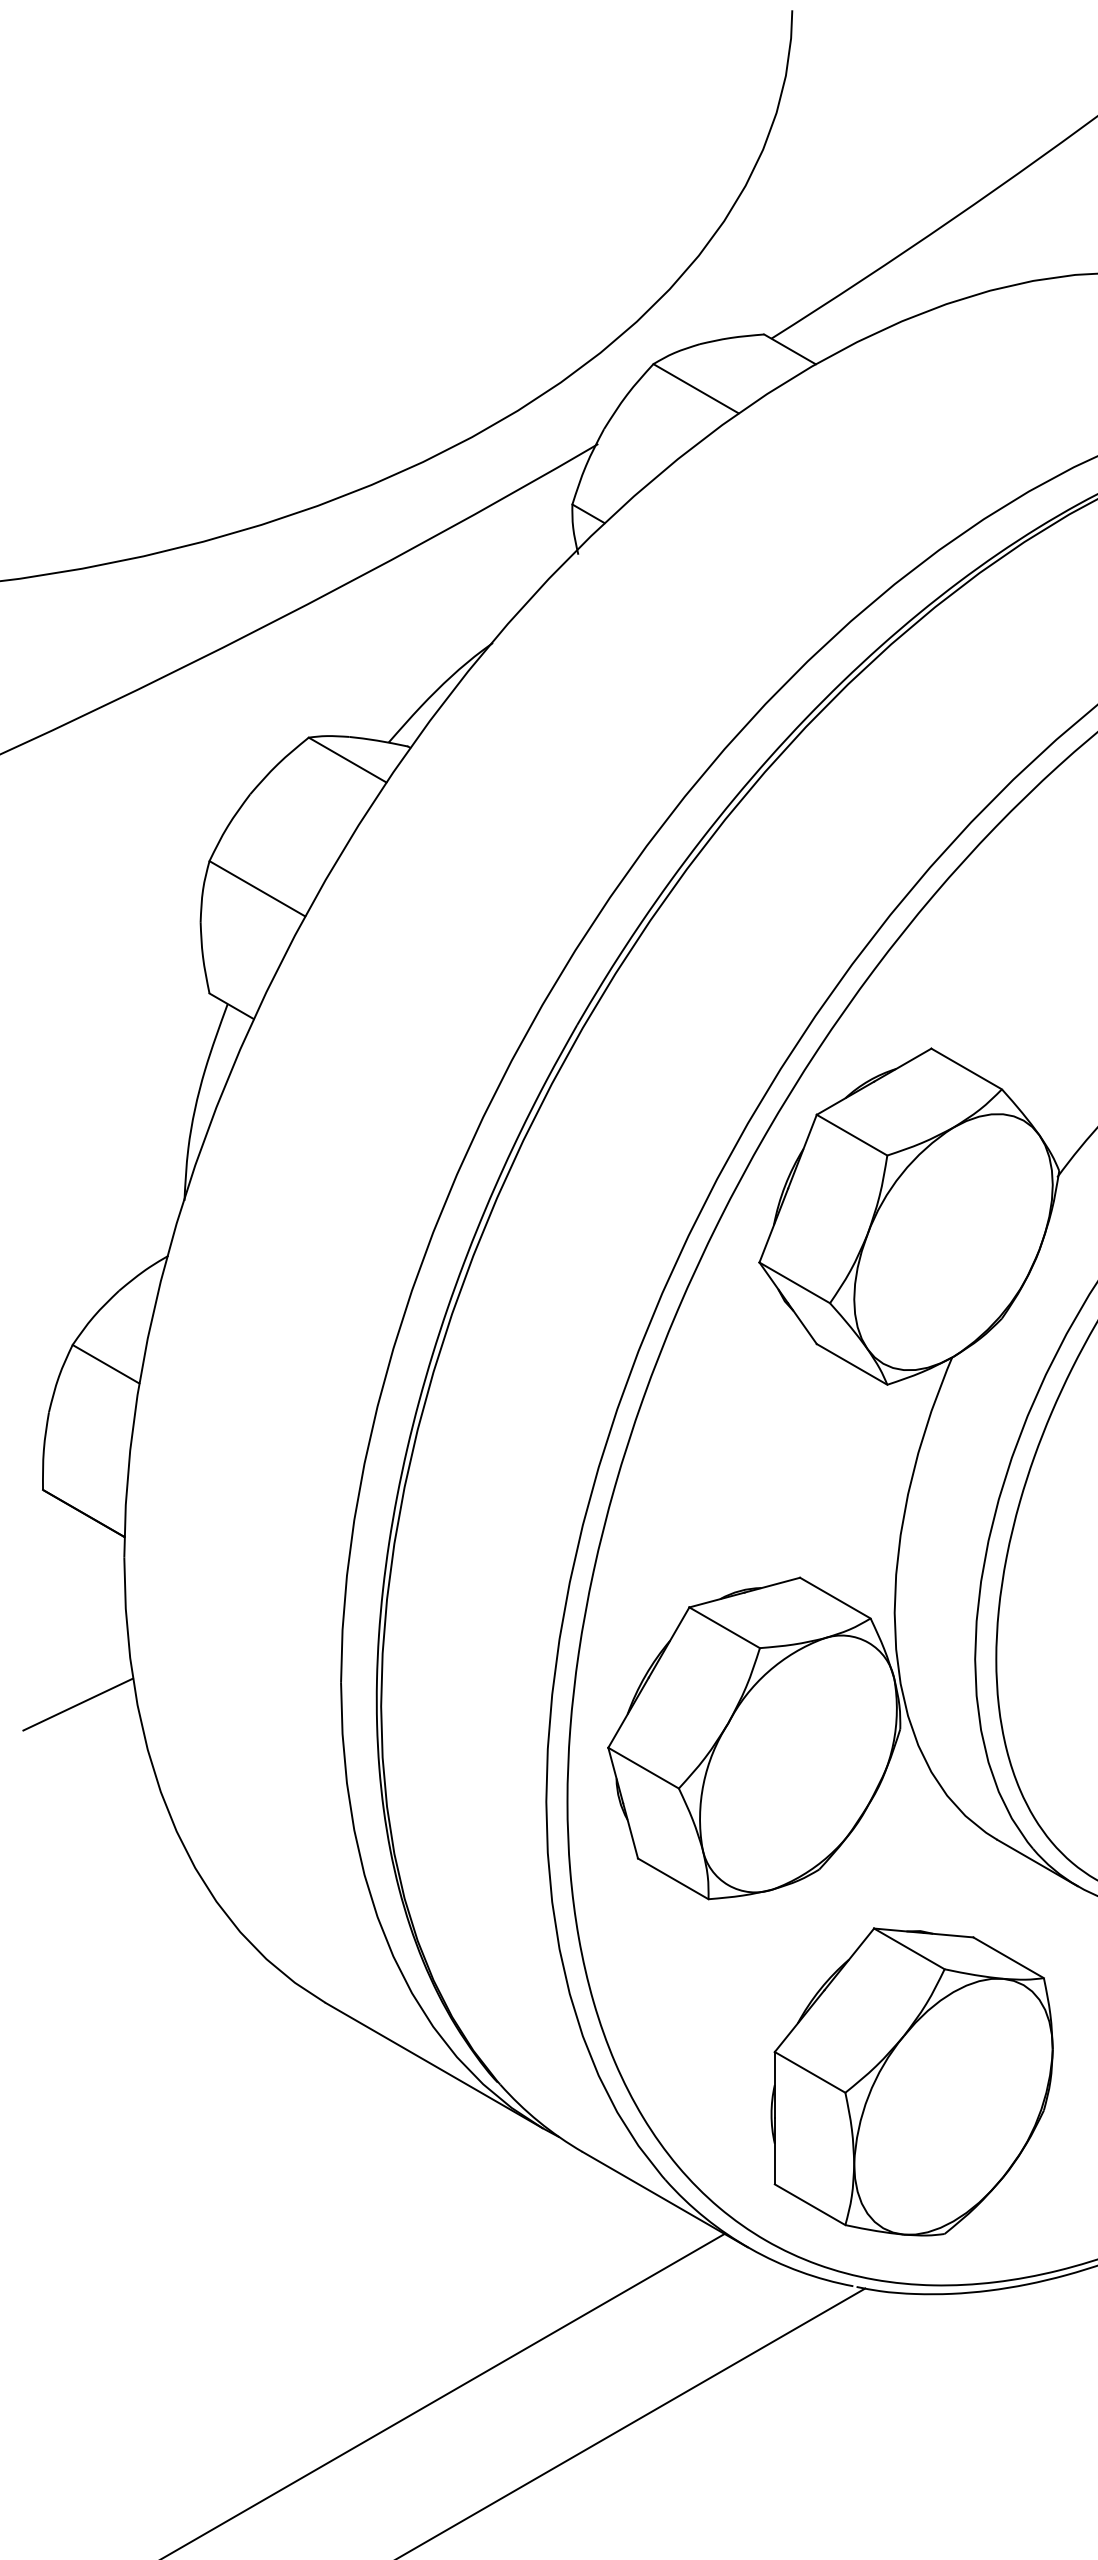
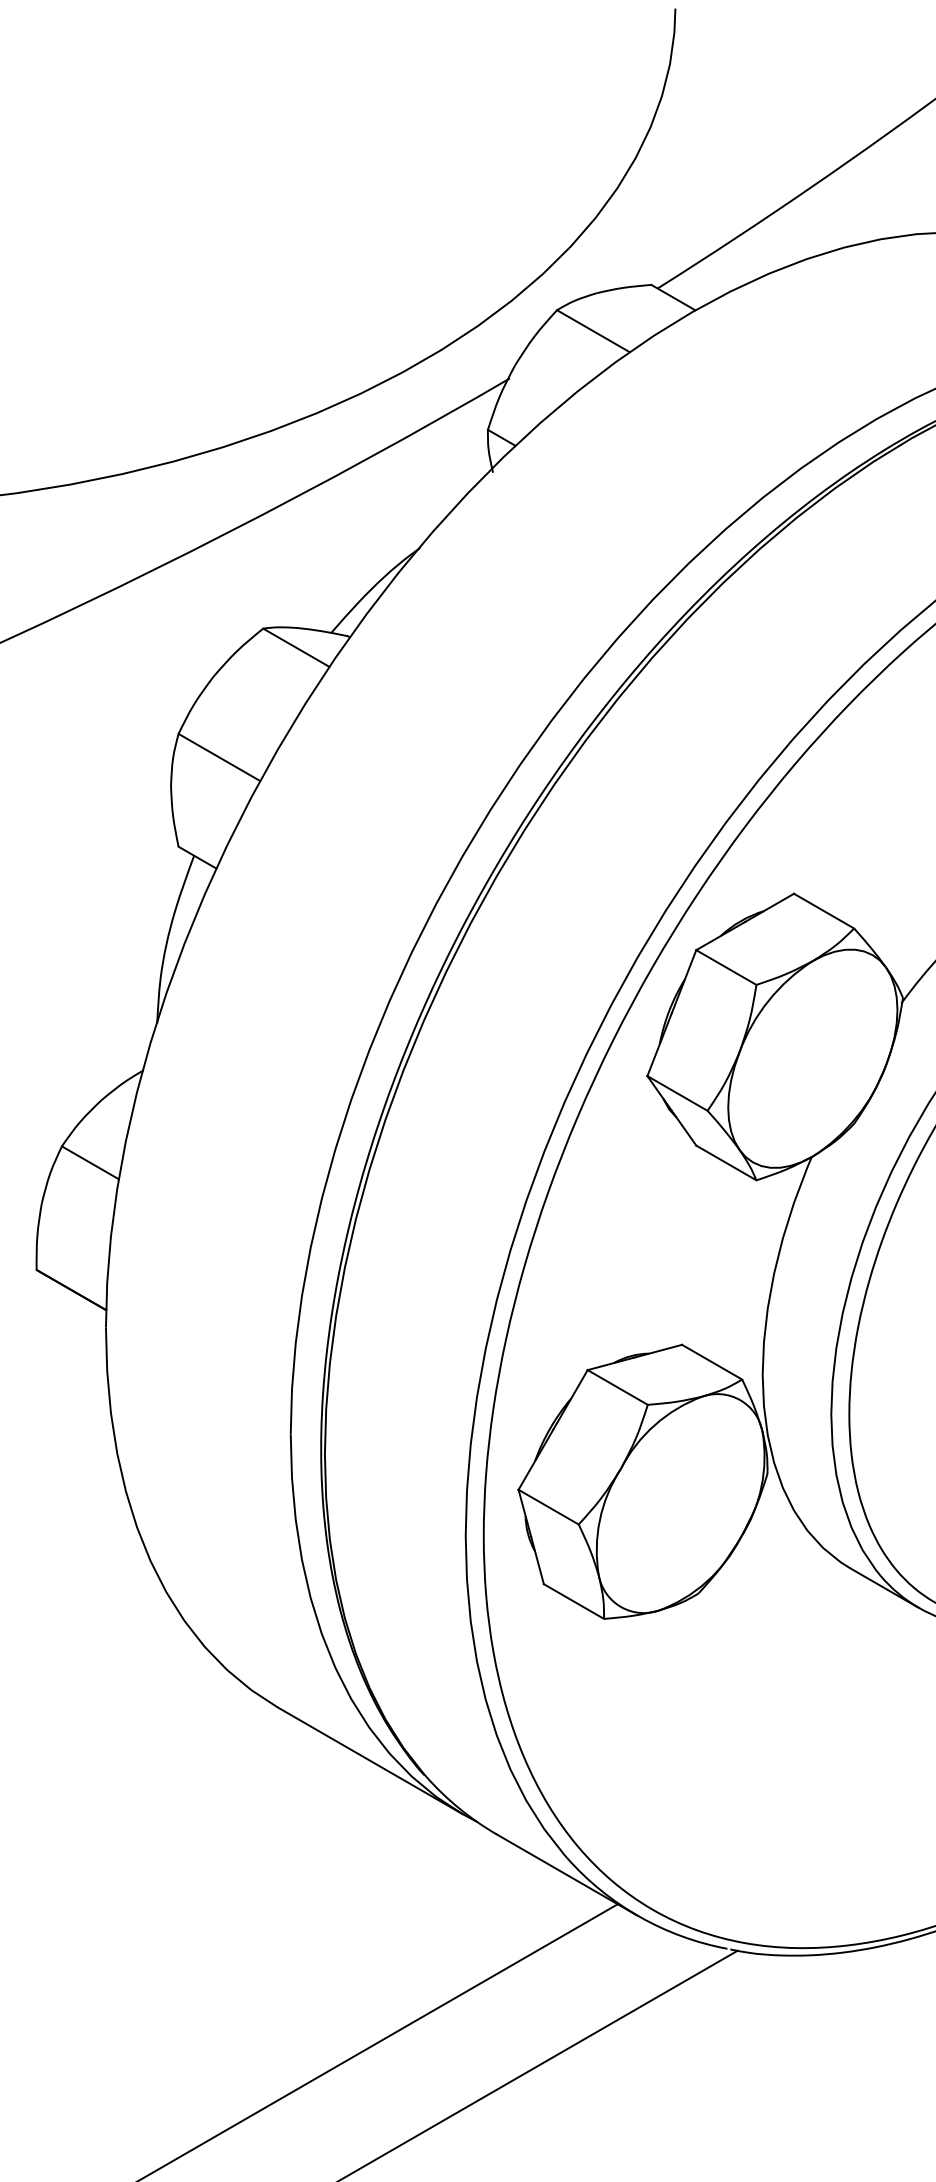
line: (78, 1704) -> (66, 1452), removed
part: (911, 2081) -> (777, 1774), removed

